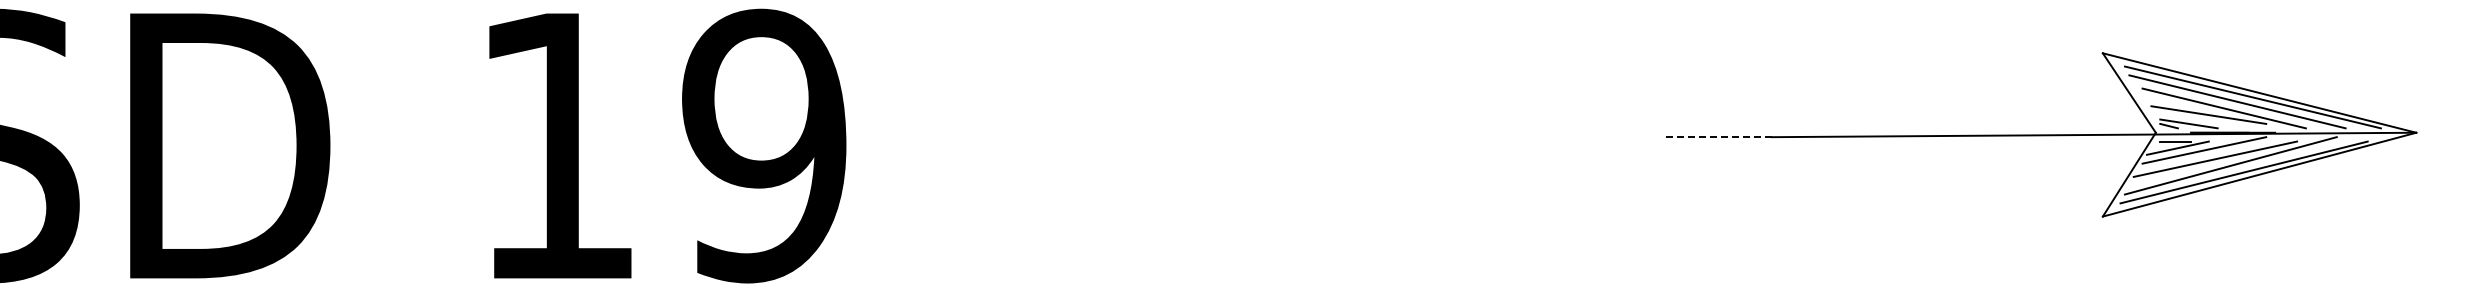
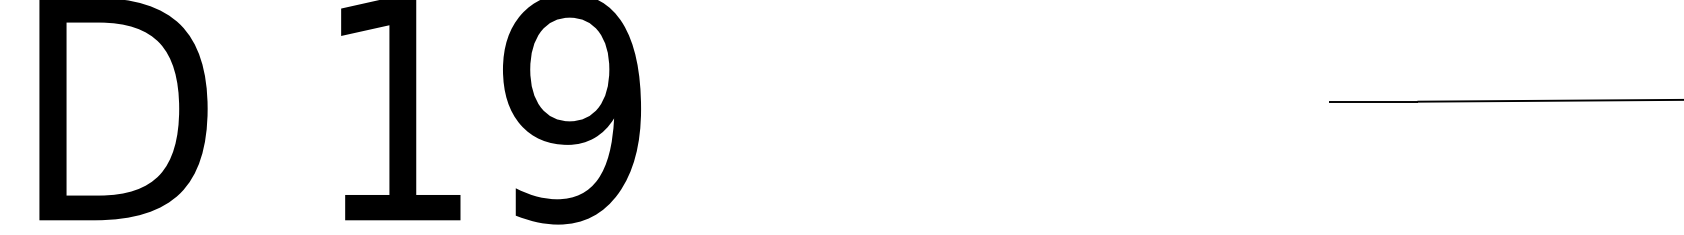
line: (1718, 137) -> (1373, 101), dashed -> solid

